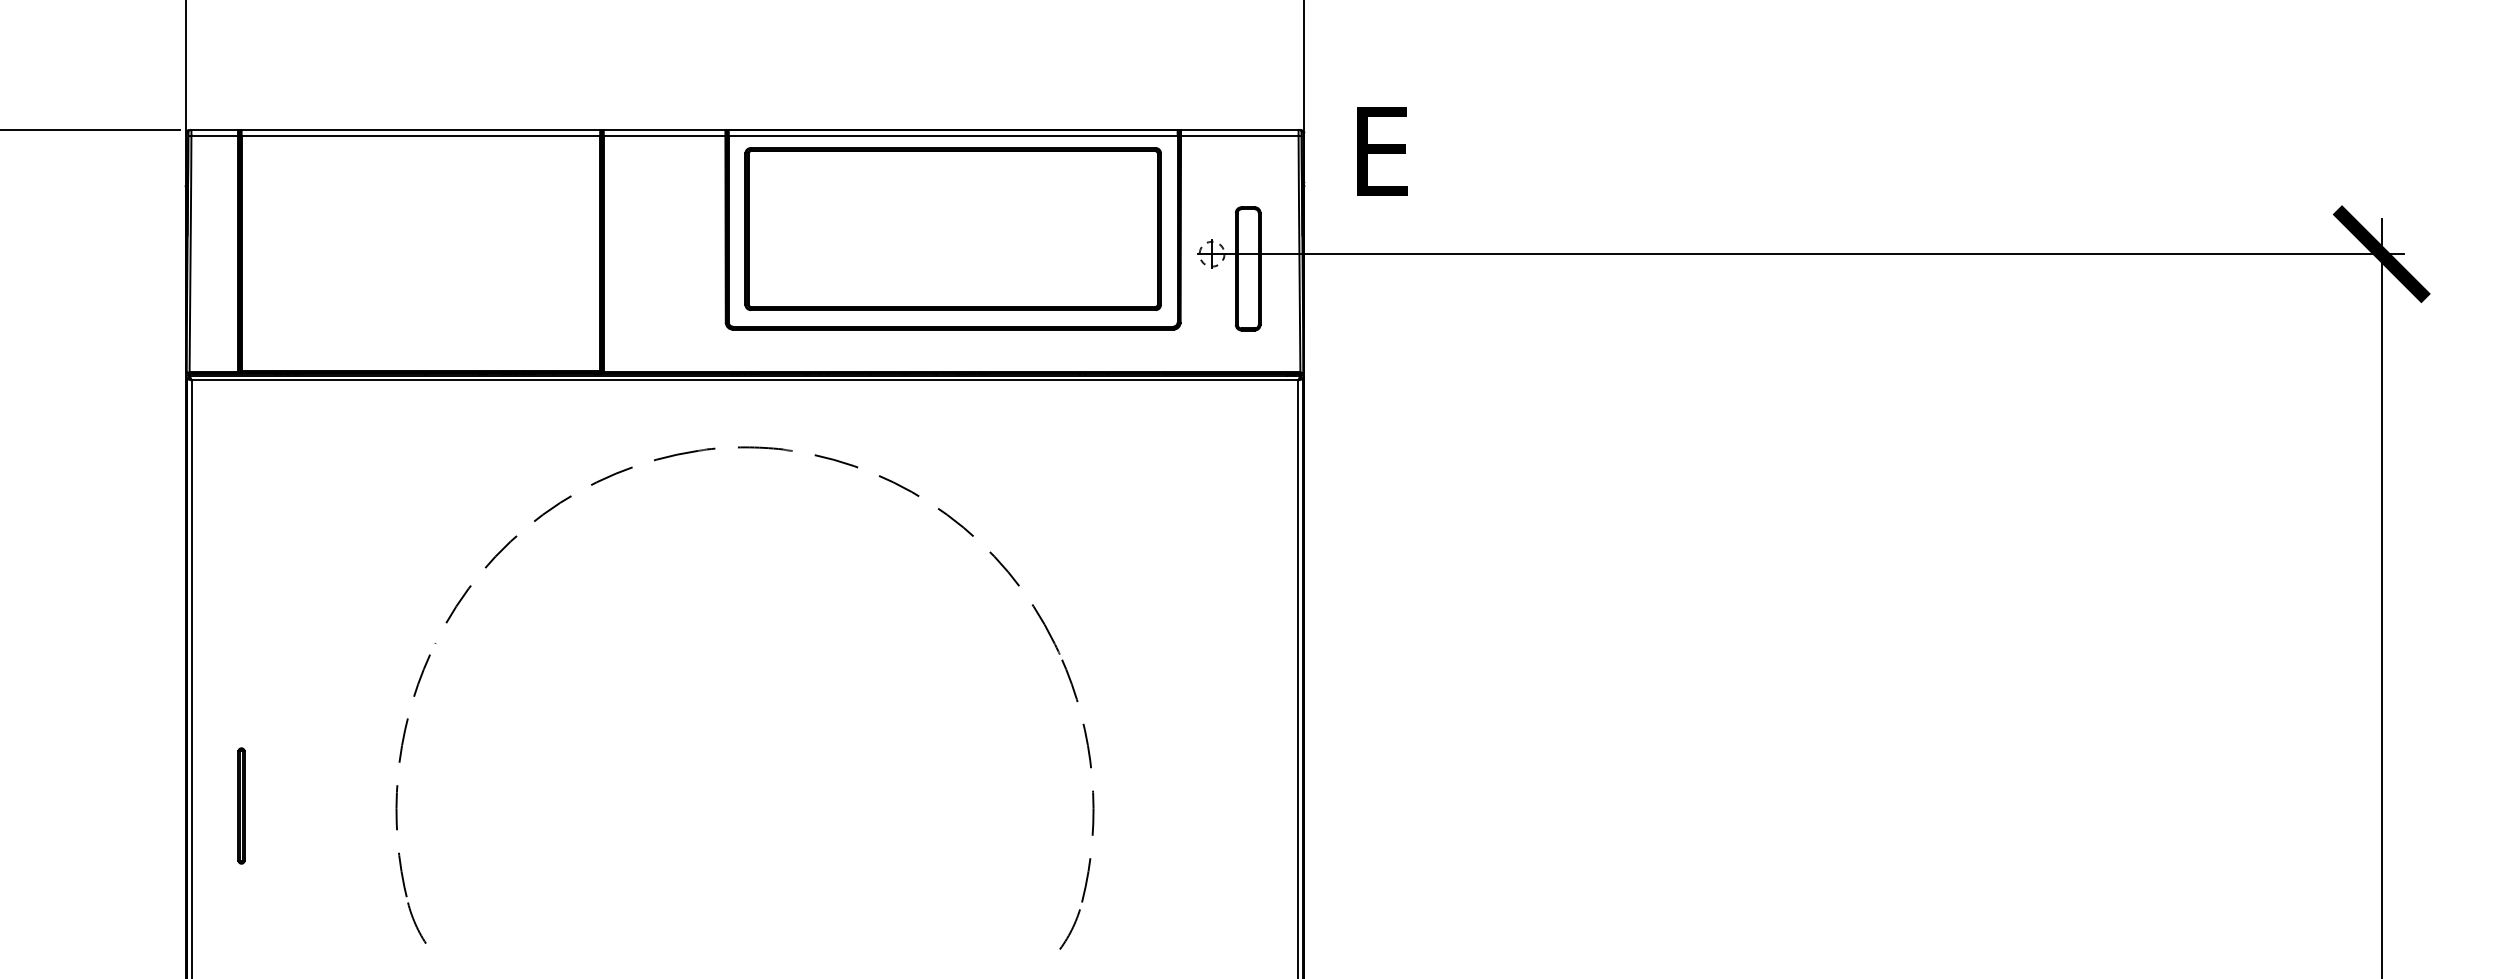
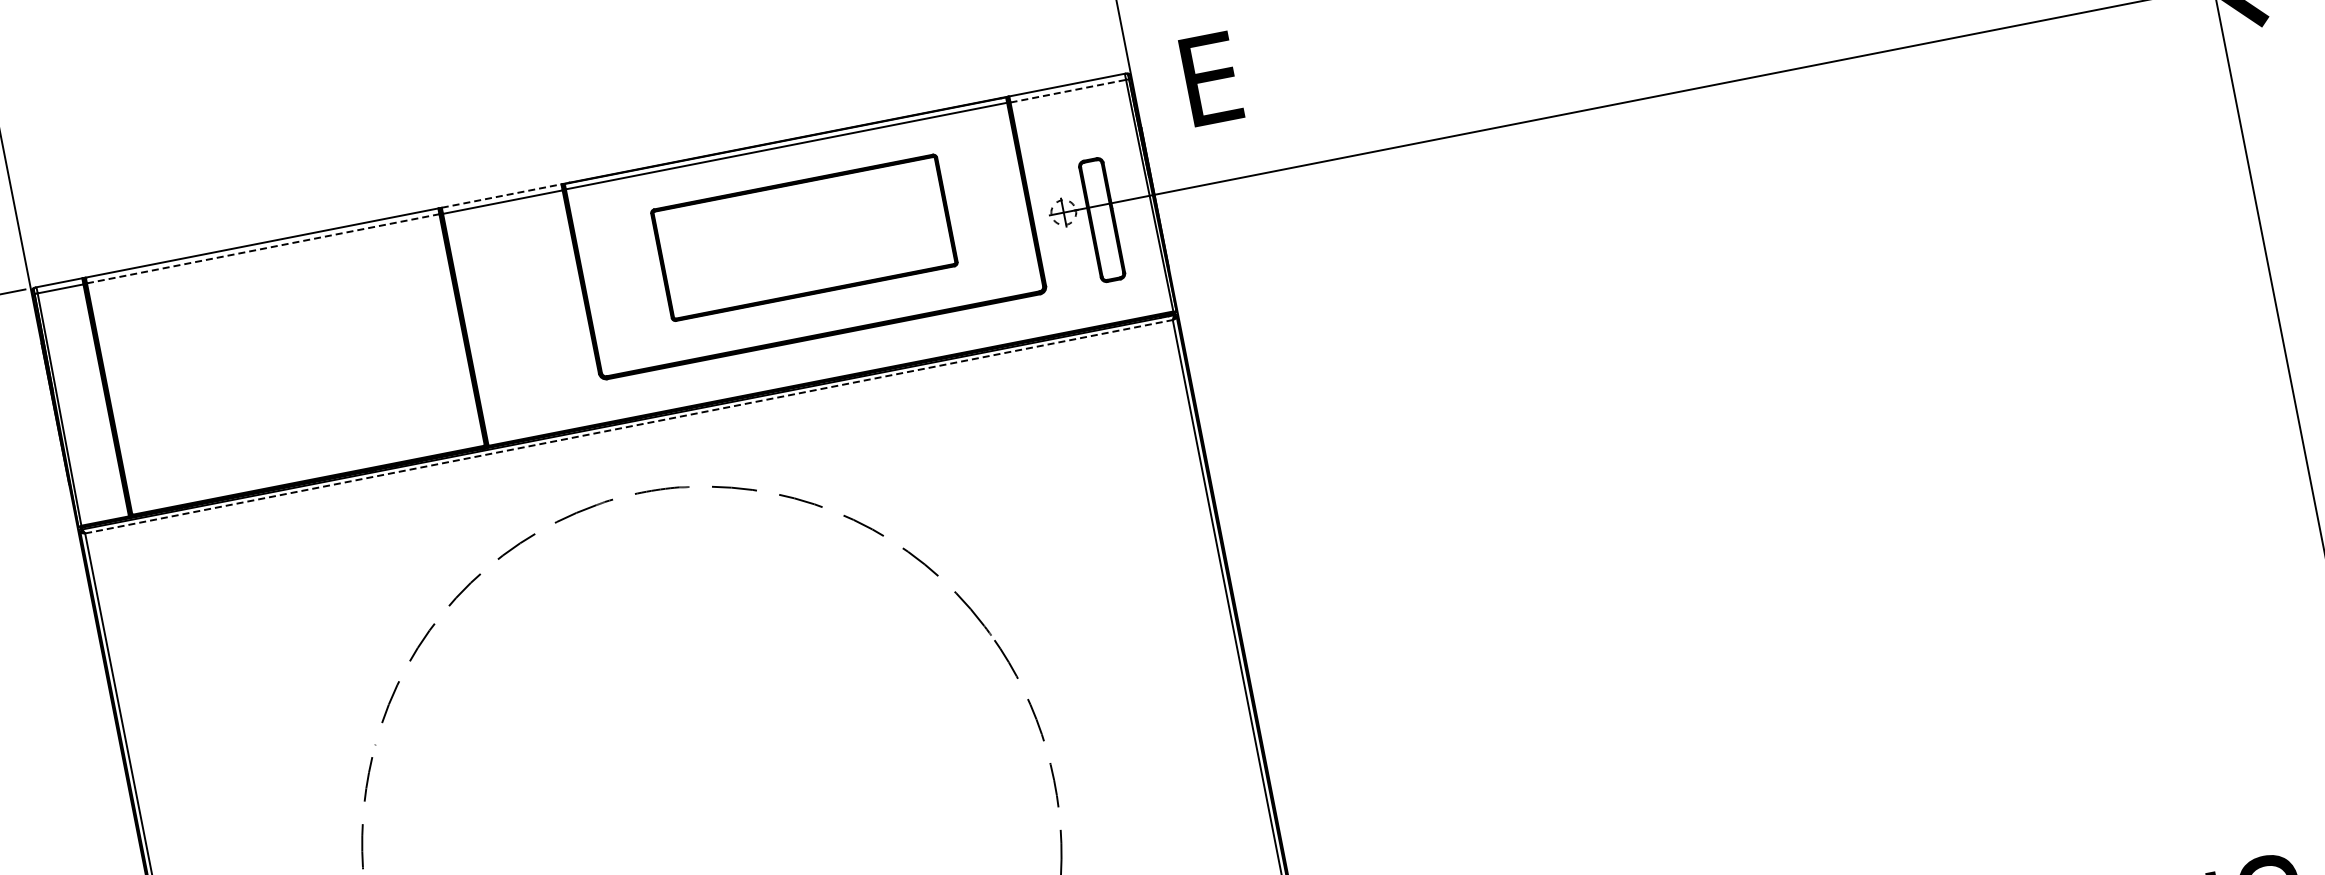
line: (664, 129) -> (501, 195), solid -> dashed
line: (421, 135) -> (263, 248), solid -> dashed
line: (1239, 136) -> (1068, 91), solid -> dashed
part: (952, 228) -> (803, 237), size x0.7
line: (745, 380) -> (629, 426), solid -> dashed

